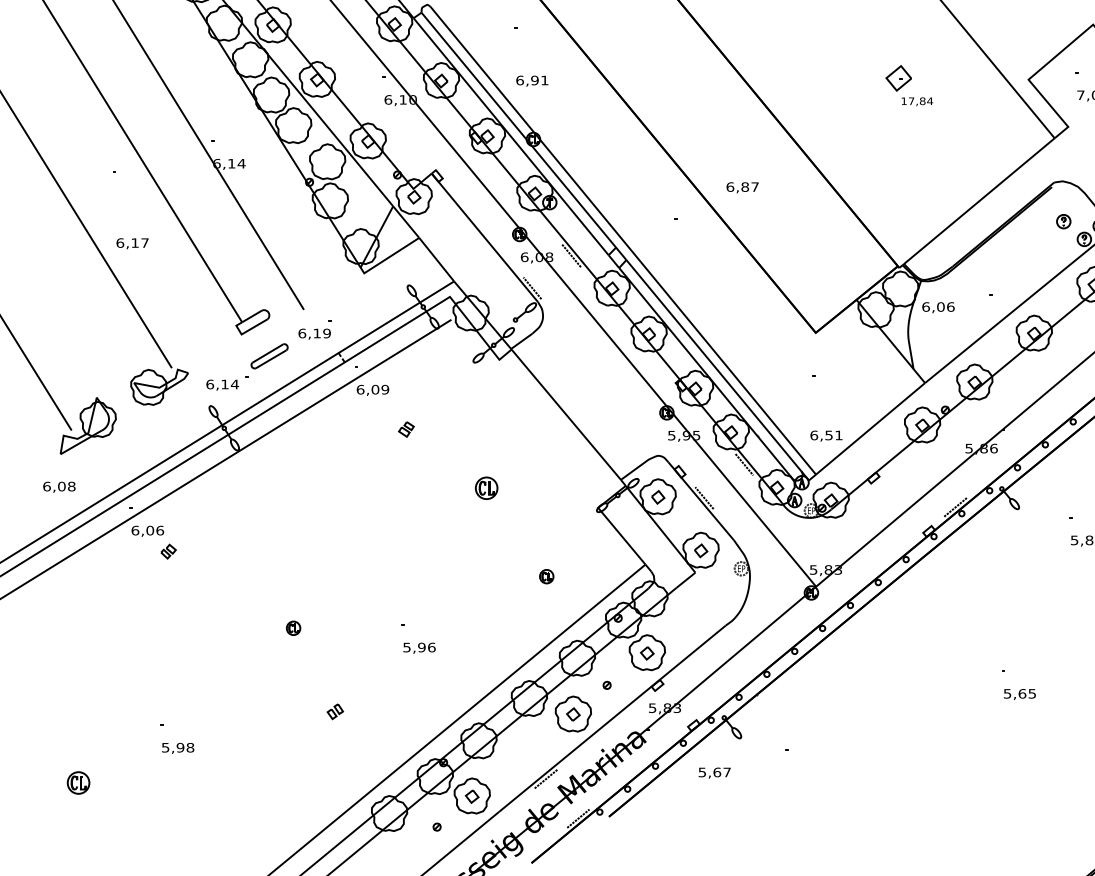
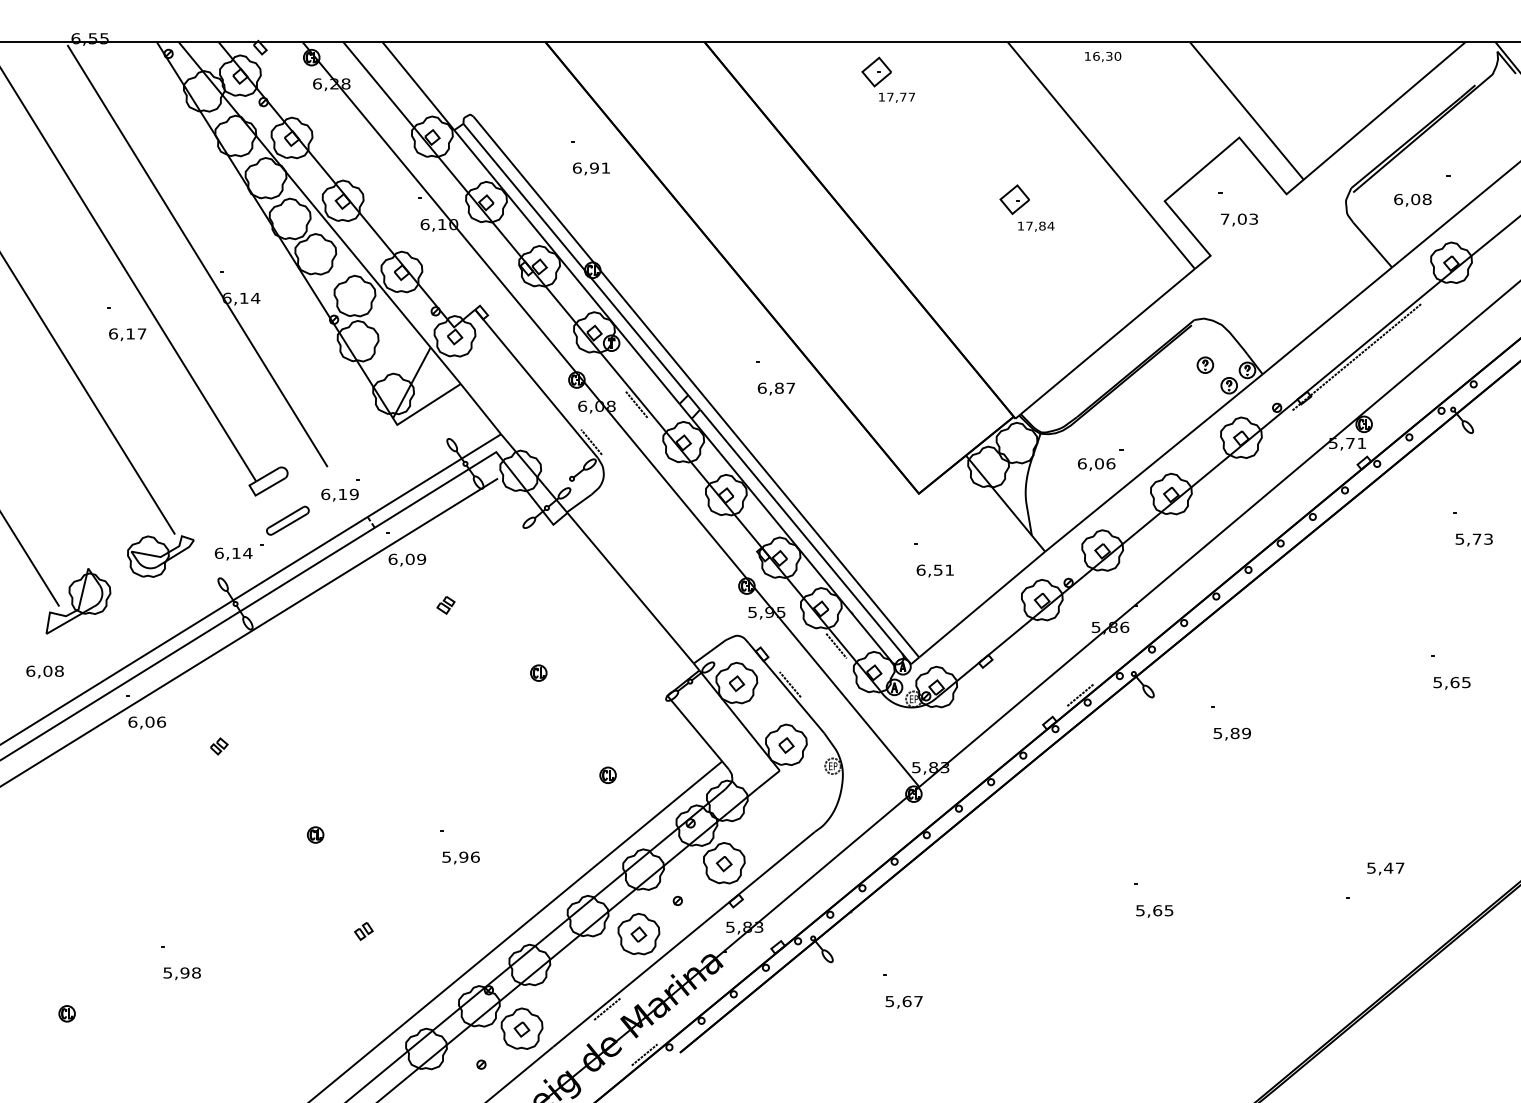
text: (532, 80) -> (591, 168), moved
text: (741, 187) -> (775, 388), moved
text: (132, 243) -> (127, 334), moved
text: (938, 307) -> (1096, 464), moved
text: (825, 435) -> (934, 570), moved
part: (486, 487) -> (538, 672), size x0.62
part: (168, 551) -> (219, 746), moved
text: (714, 773) -> (903, 1002), moved
part: (77, 782) -> (66, 1013), size x0.62

